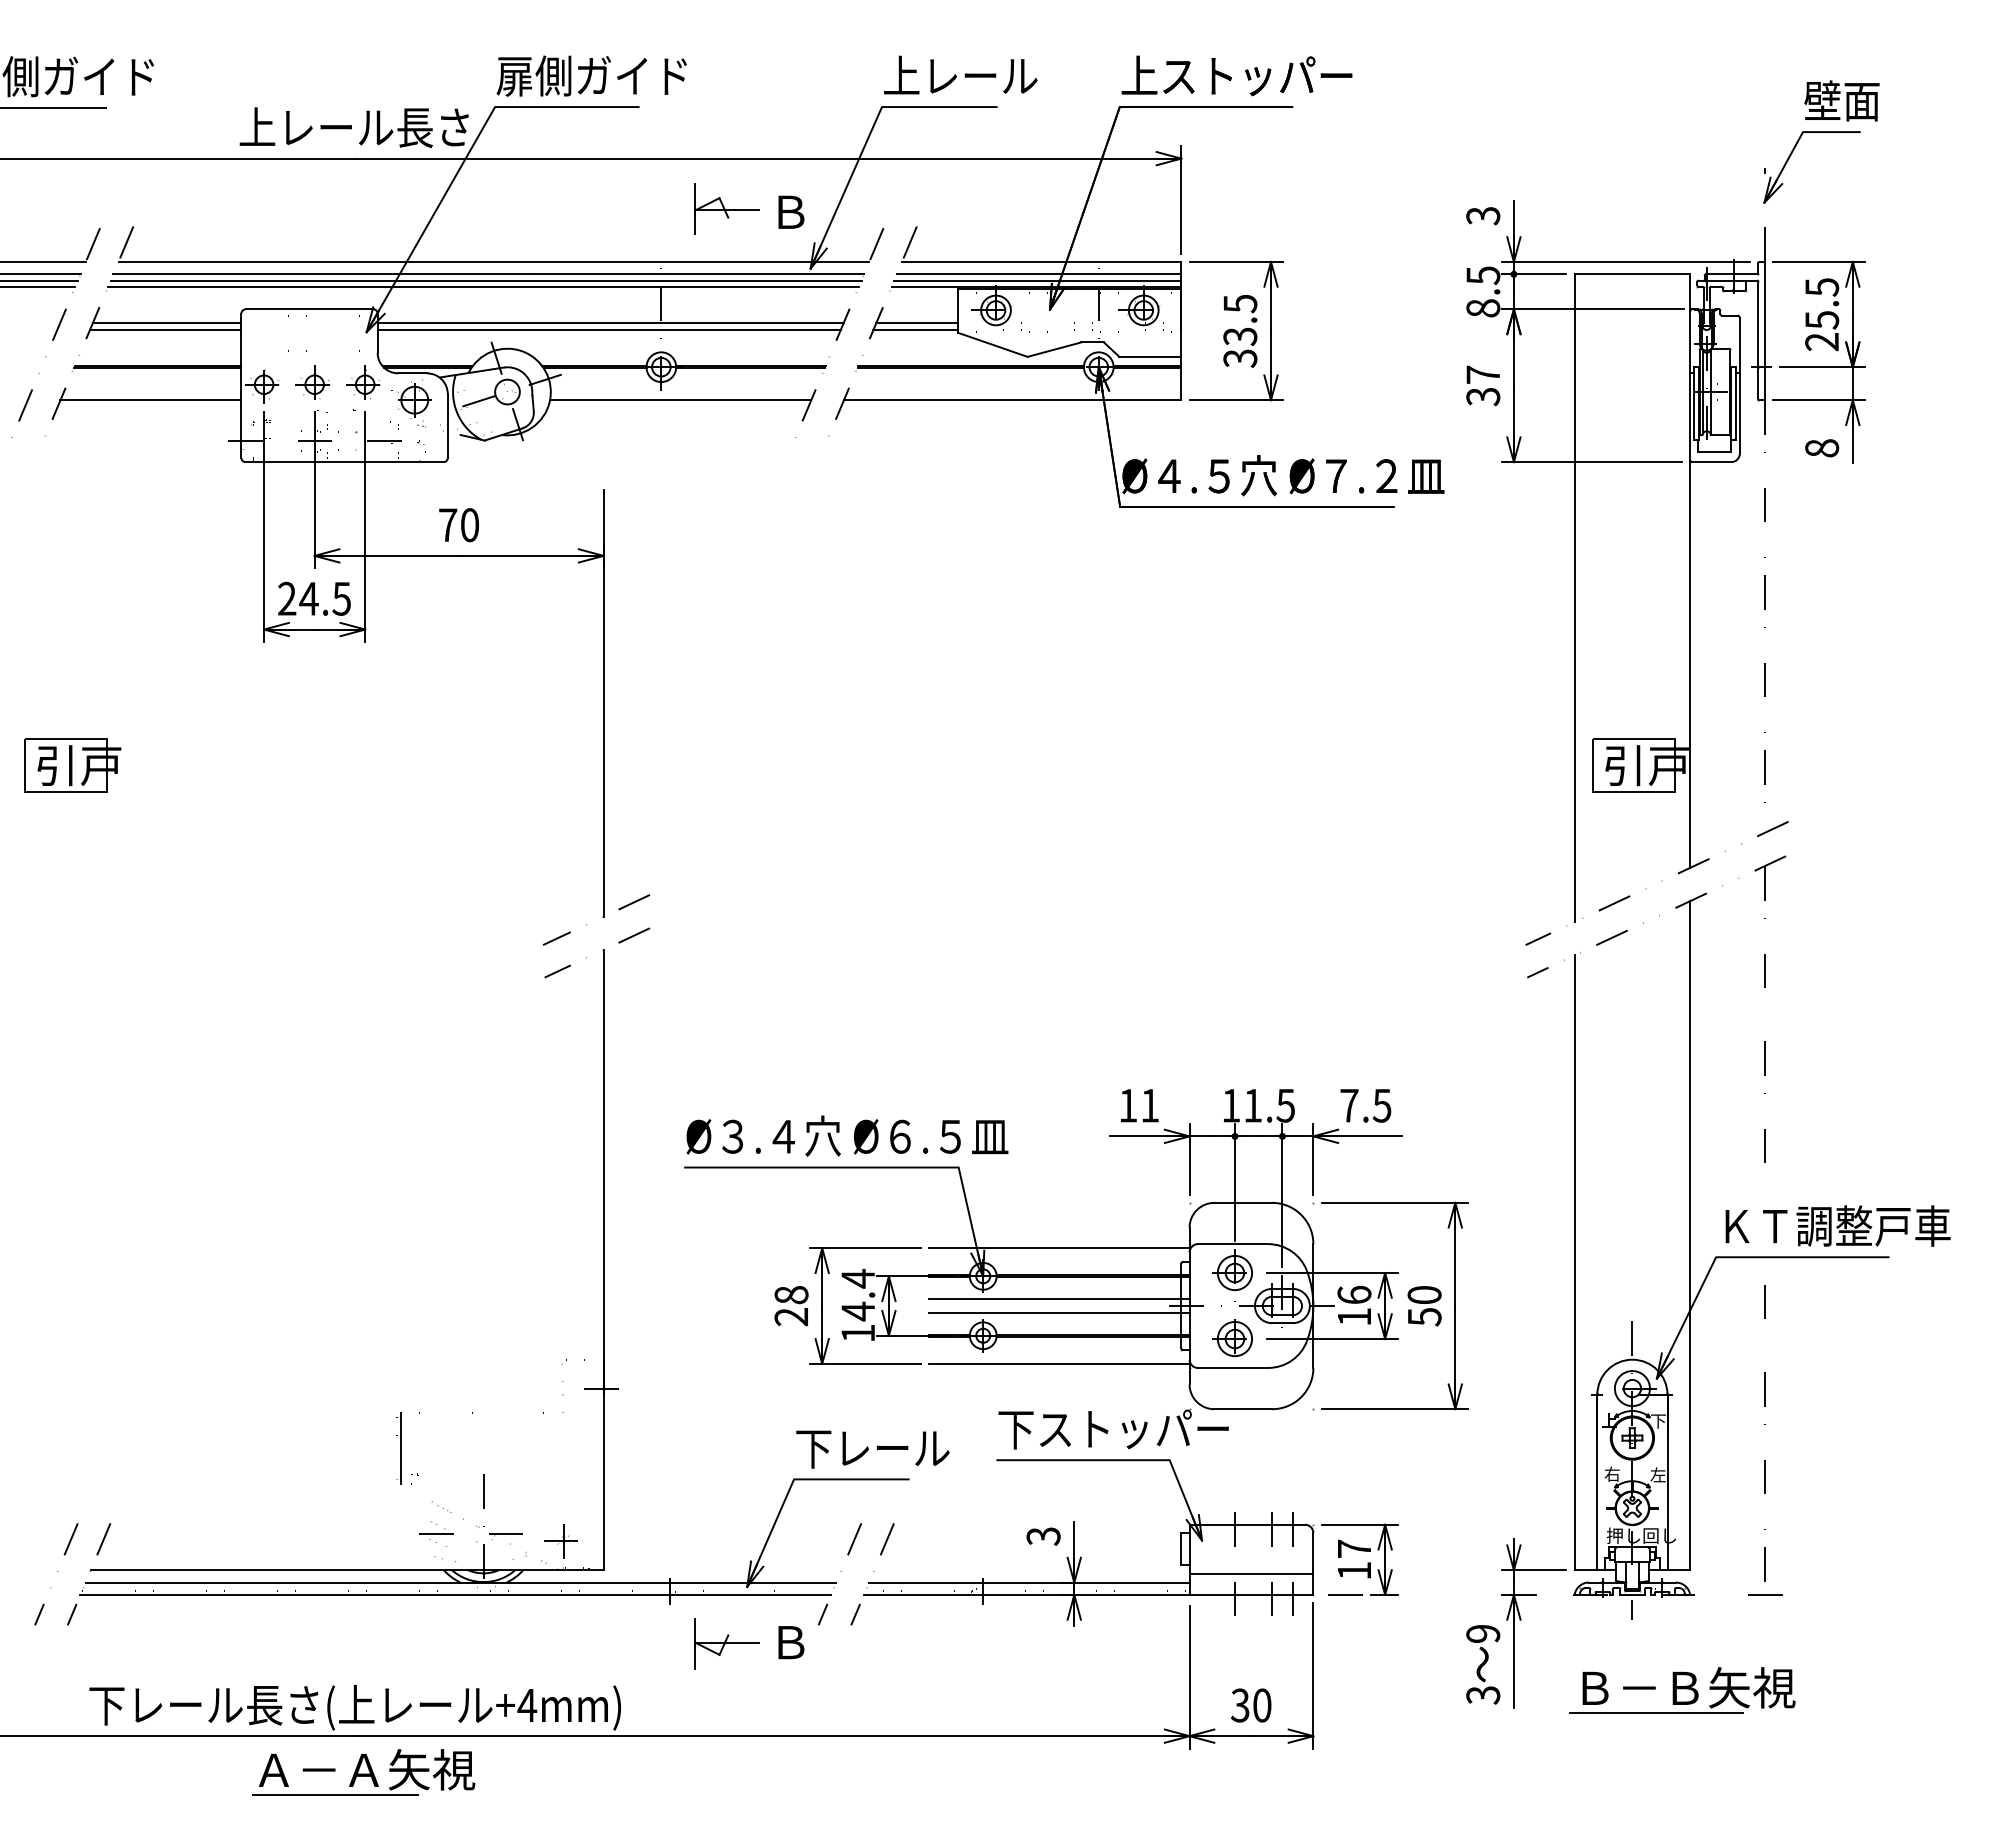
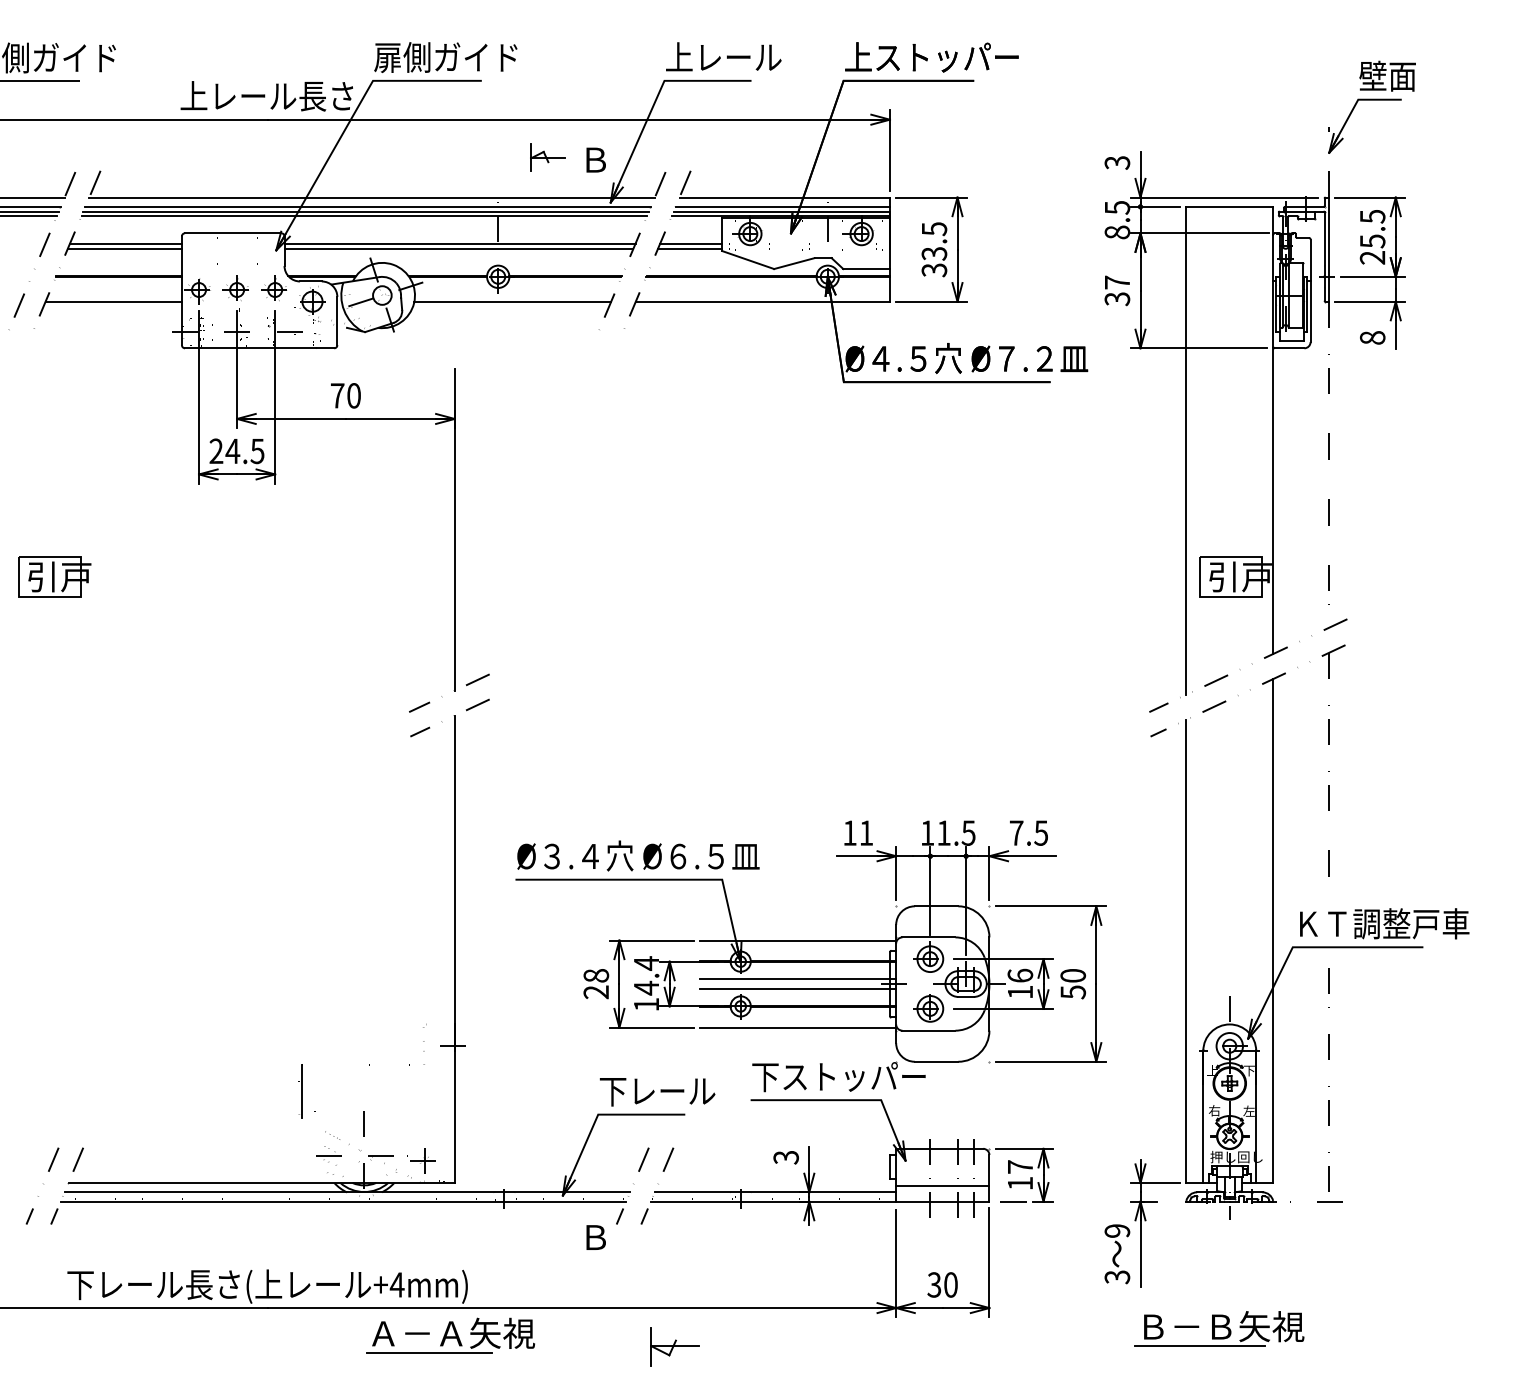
part: (726, 208) -> (547, 157), size x0.7
part: (726, 1643) -> (674, 1346), moved
part: (1682, 1690) -> (1219, 1328), moved
part: (363, 1772) -> (450, 1335), moved

